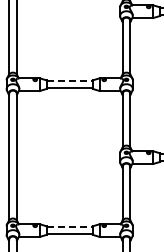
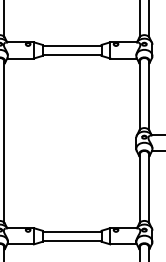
line: (70, 81) -> (73, 46), dashed -> solid
line: (70, 226) -> (73, 231), dashed -> solid

